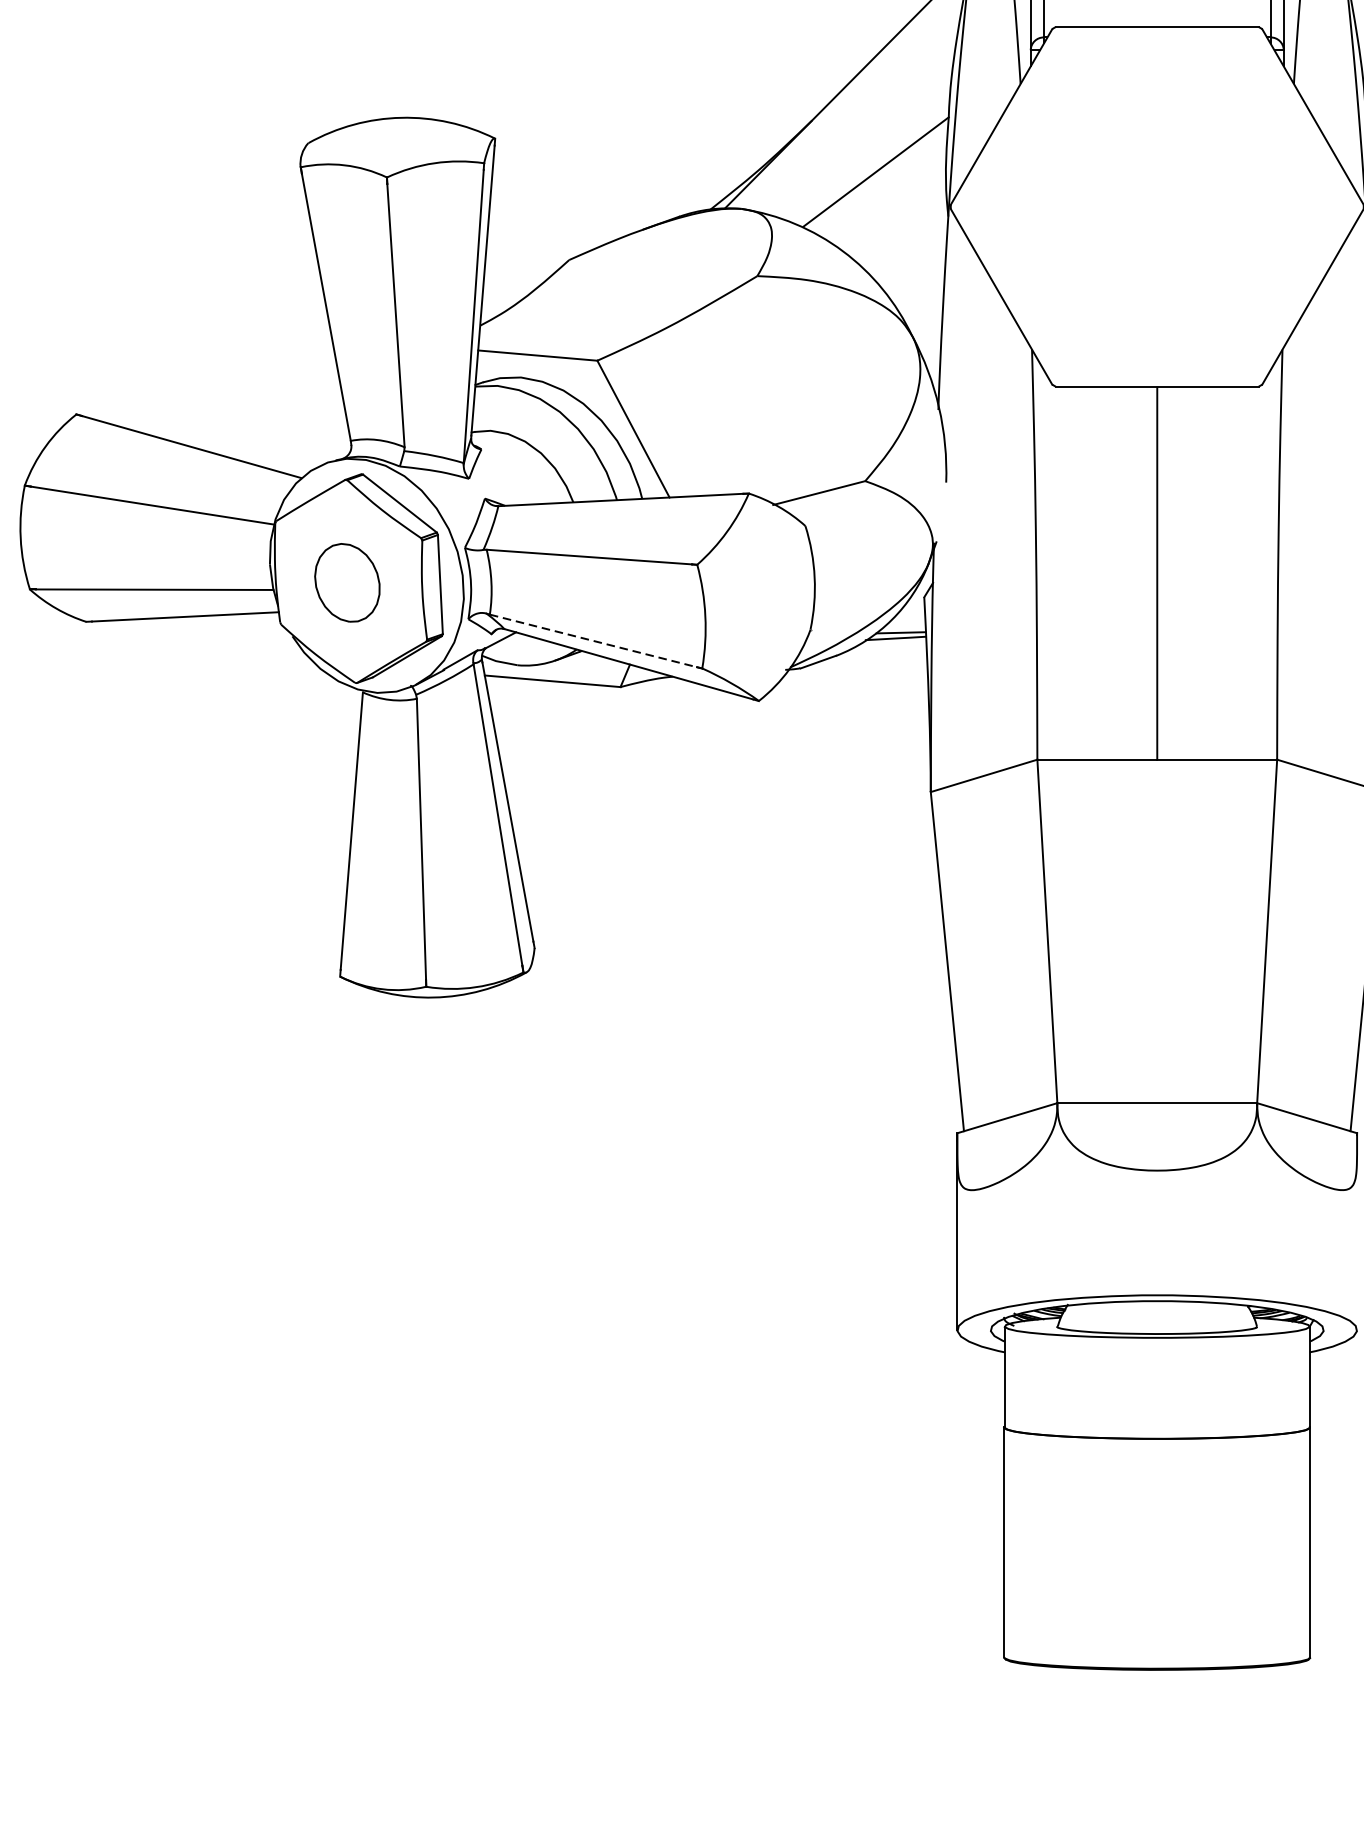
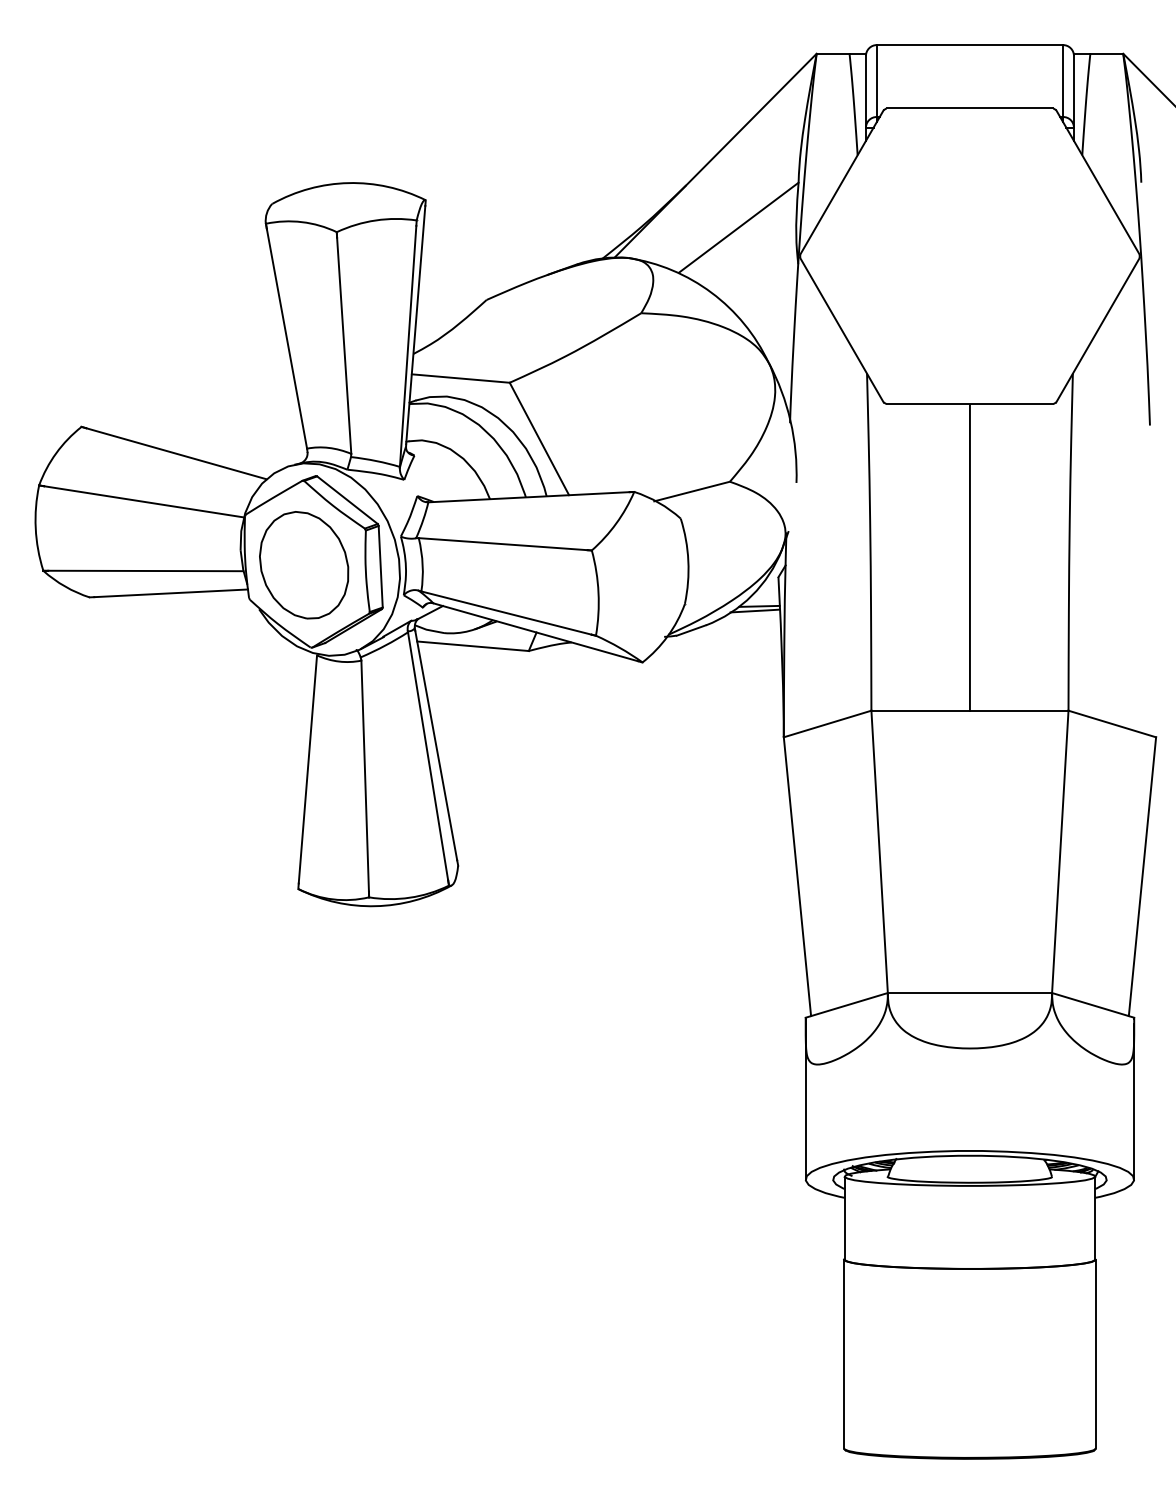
part: (347, 583) -> (304, 565), size x1.67
line: (593, 641) -> (506, 613), dashed -> solid
line: (1357, 1235) -> (1134, 1101), added

